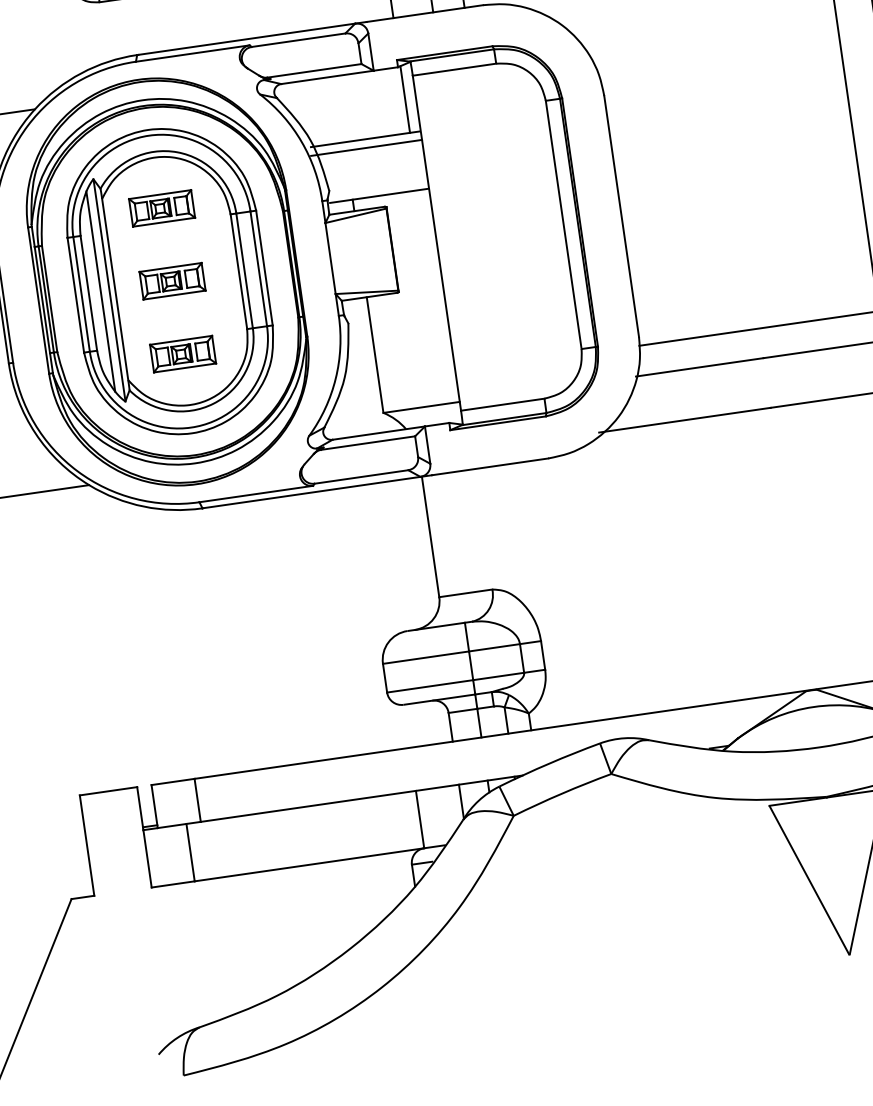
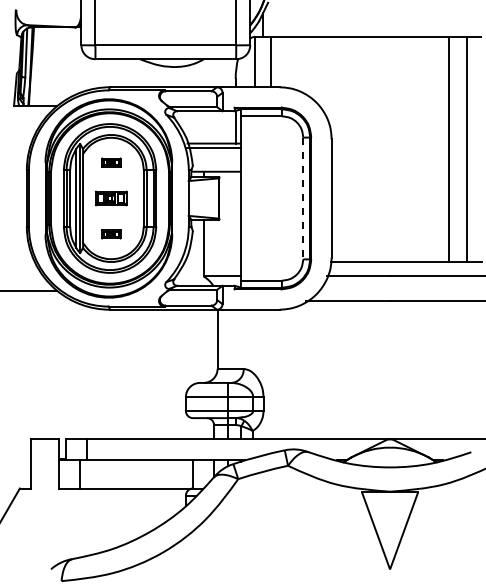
part: (162, 207) -> (111, 162), size x0.6
line: (564, 224) -> (303, 198), solid -> dashed
part: (183, 354) -> (111, 234), size x0.6

